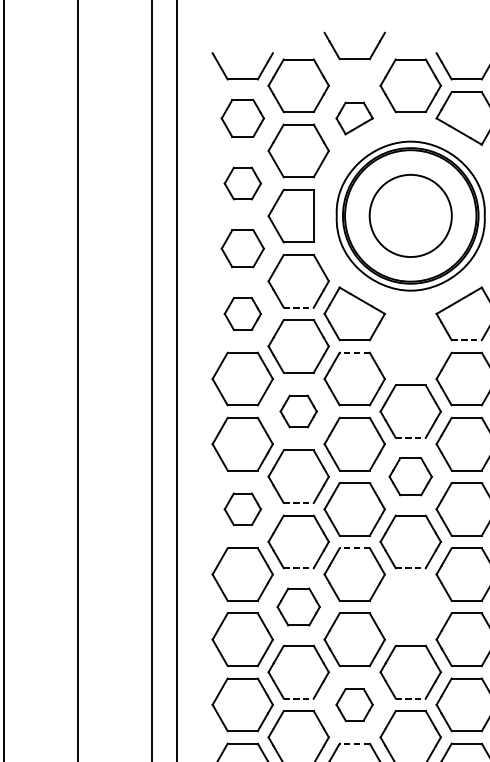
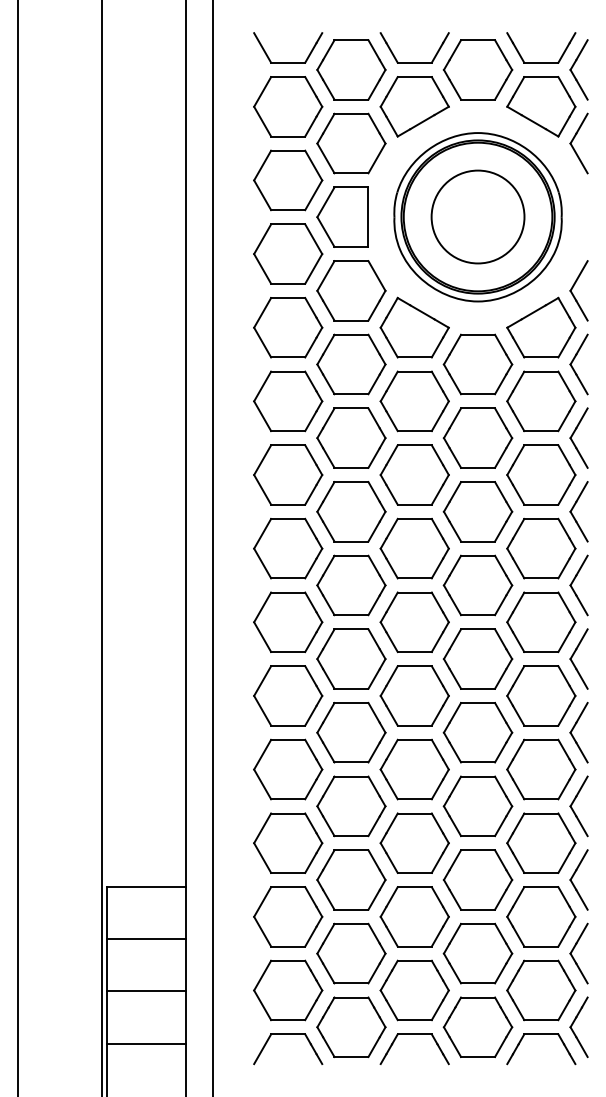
part: (354, 58) -> (414, 62), moved
part: (243, 118) -> (288, 106), size x1.43
part: (354, 118) -> (414, 106), size x1.67
part: (243, 183) -> (288, 180), size x1.67
part: (243, 248) -> (288, 253), size x1.43
line: (298, 307) -> (351, 320), dashed -> solid
part: (243, 313) -> (288, 327), size x1.67
line: (466, 340) -> (541, 357), dashed -> solid
part: (410, 346) -> (477, 364), added
line: (354, 352) -> (414, 371), dashed -> solid
part: (298, 411) -> (351, 437), size x1.67
line: (411, 437) -> (478, 467), dashed -> solid
part: (410, 476) -> (477, 511), size x1.43
line: (298, 503) -> (351, 541), dashed -> solid
part: (243, 509) -> (288, 548), size x1.67
line: (354, 548) -> (414, 592), dashed -> solid
line: (298, 568) -> (351, 615), dashed -> solid
line: (411, 568) -> (478, 615), dashed -> solid
part: (298, 606) -> (351, 658), size x1.43
part: (410, 606) -> (477, 658), added
line: (298, 698) -> (351, 762), dashed -> solid
line: (411, 698) -> (478, 762), dashed -> solid
part: (354, 704) -> (414, 769), size x1.67
line: (354, 743) -> (414, 813), dashed -> solid

